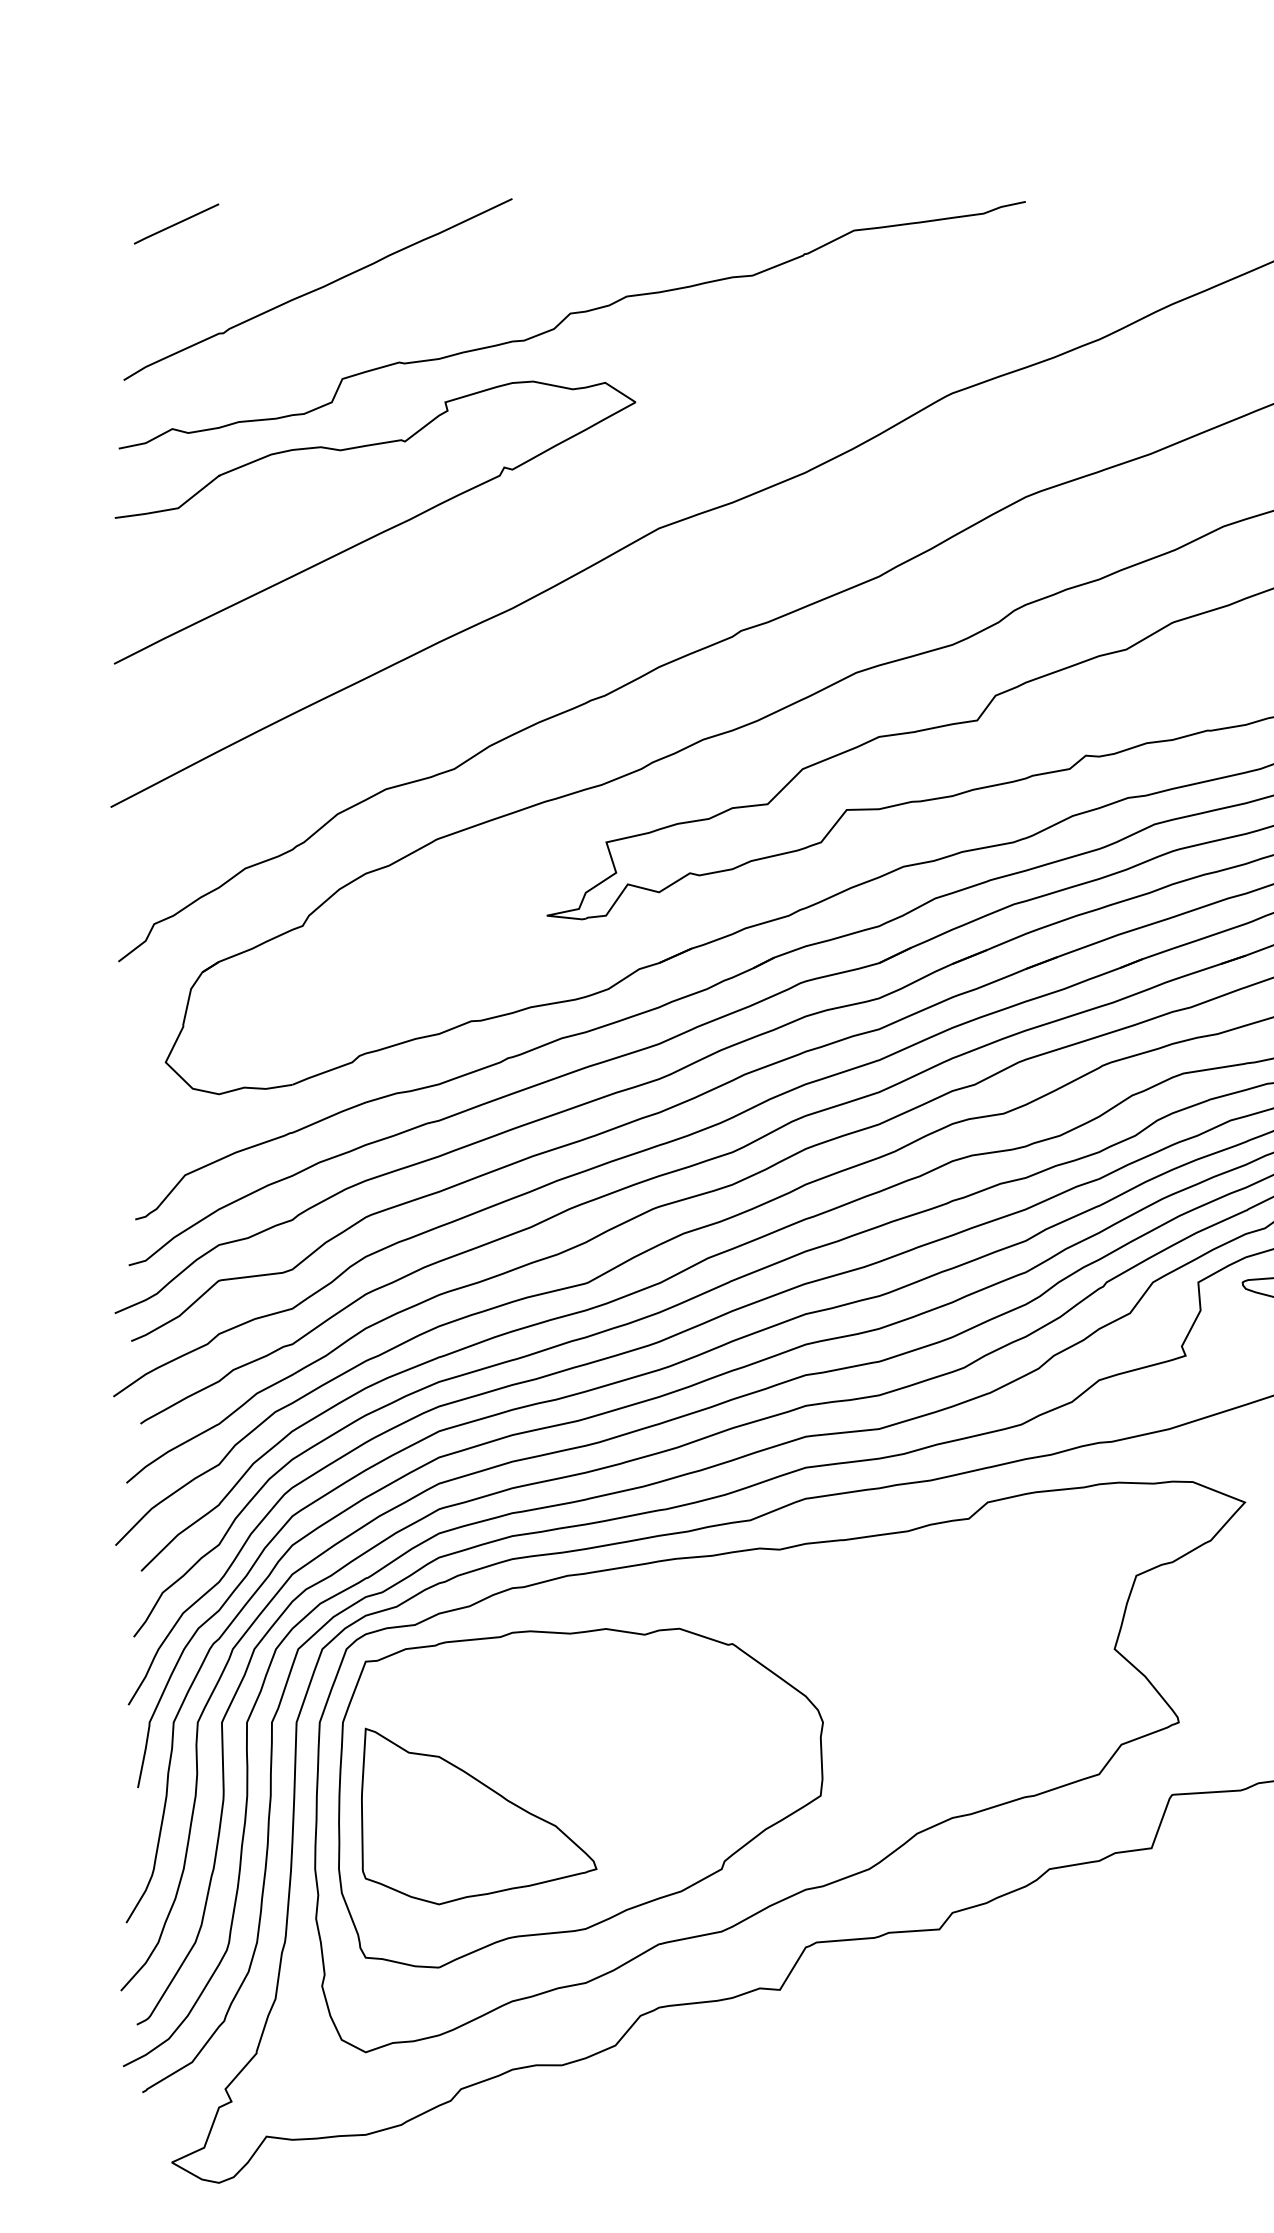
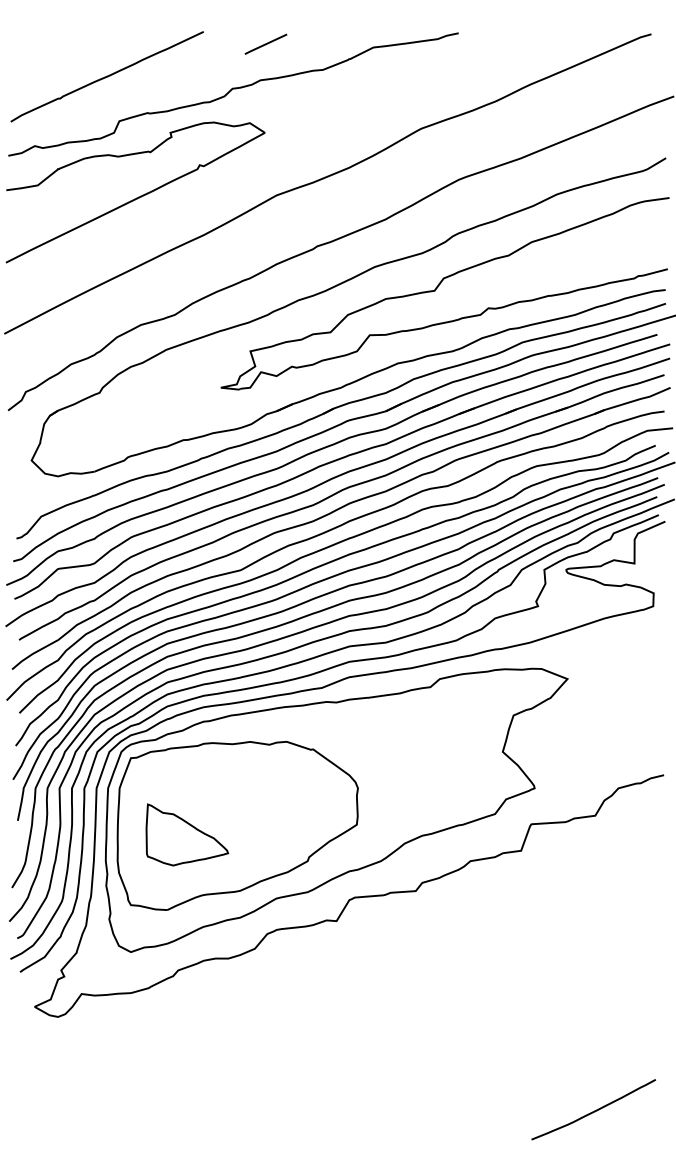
line: (175, 222) -> (265, 43), moved
part: (479, 1815) -> (187, 834), size x0.7

